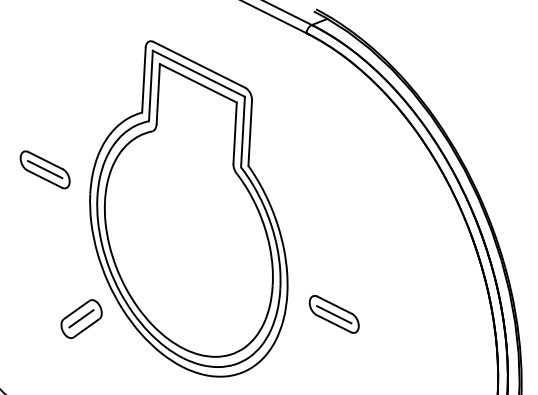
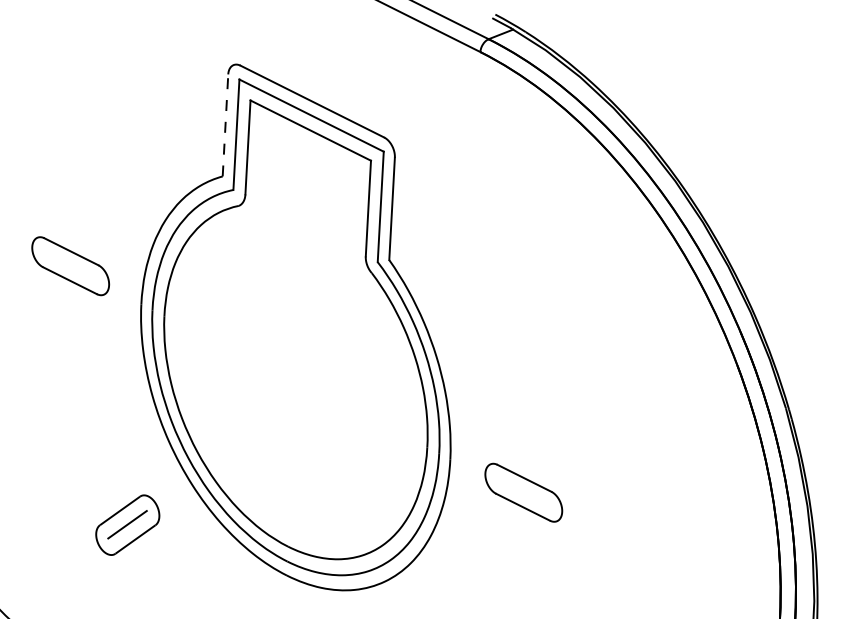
line: (143, 80) -> (224, 126), solid -> dashed
line: (45, 169) -> (71, 265), removed
line: (334, 314) -> (524, 492), removed
part: (81, 318) -> (127, 524), moved

